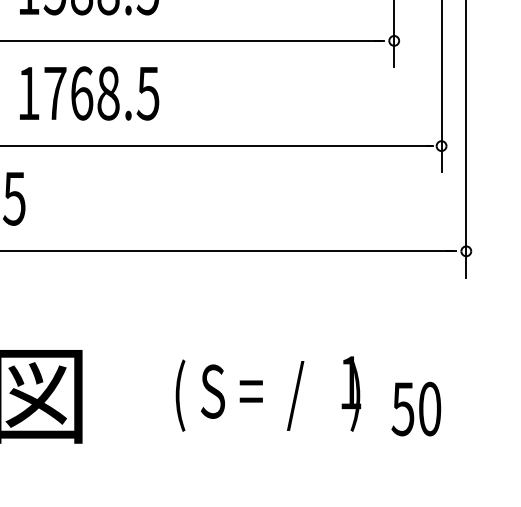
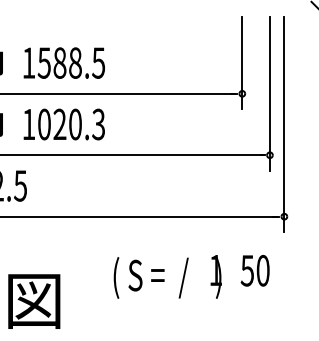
text: (101, 93) -> (71, 124), 1768.5 -> 1020.3
text: (267, 393) -> (167, 276), moved
text: (415, 408) -> (254, 270), moved

